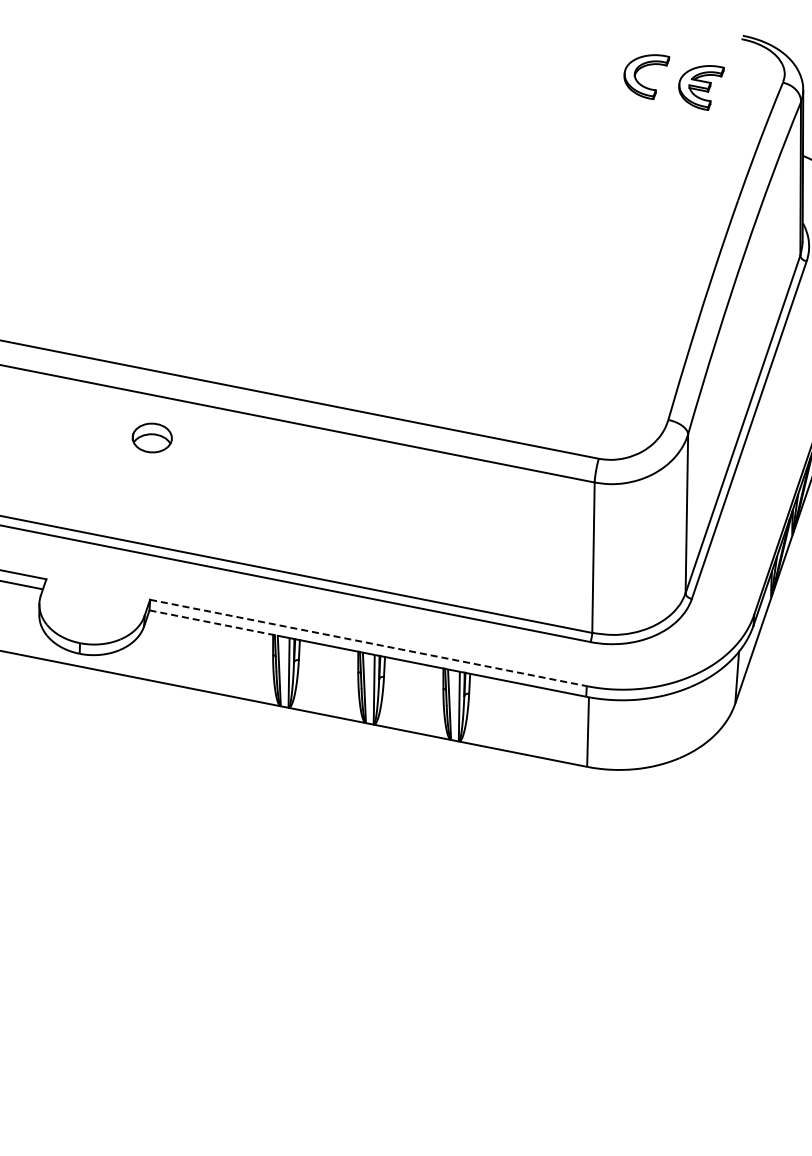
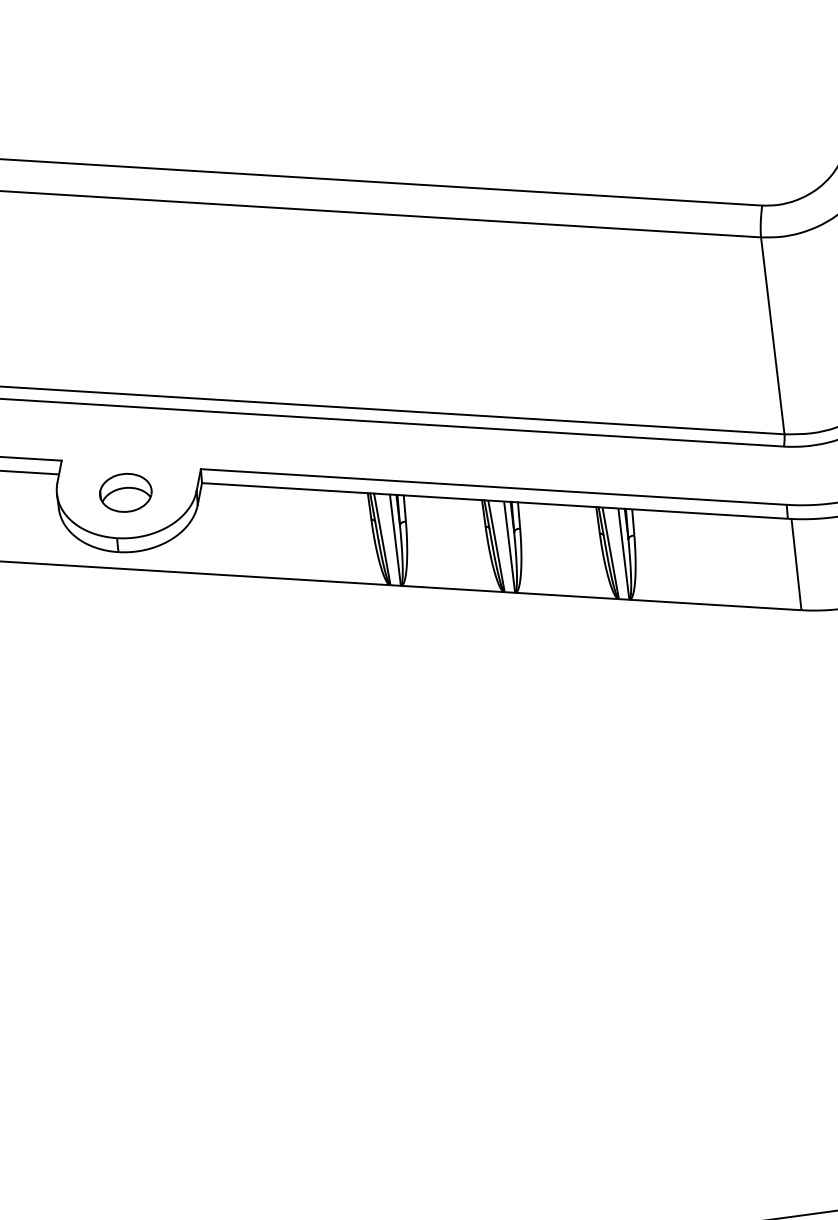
part: (151, 437) -> (124, 492), moved
line: (214, 623) -> (289, 488), dashed -> solid
line: (368, 642) -> (493, 486), dashed -> solid

